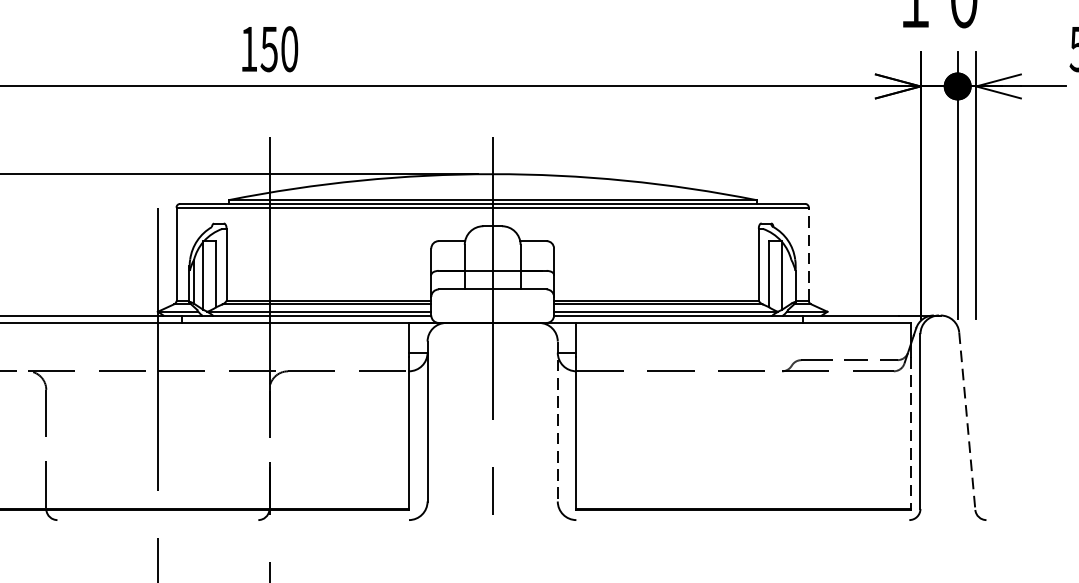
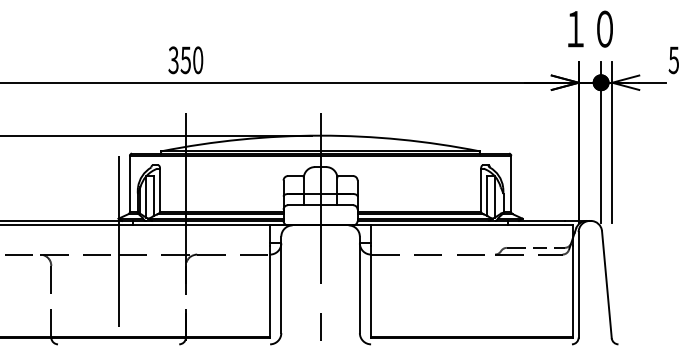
text: (248, 49) -> (173, 60), 150 -> 350
line: (809, 253) -> (511, 183), dashed -> solid
line: (966, 420) -> (606, 284), dashed -> solid
line: (557, 422) -> (359, 285), dashed -> solid
line: (911, 432) -> (573, 291), dashed -> solid

